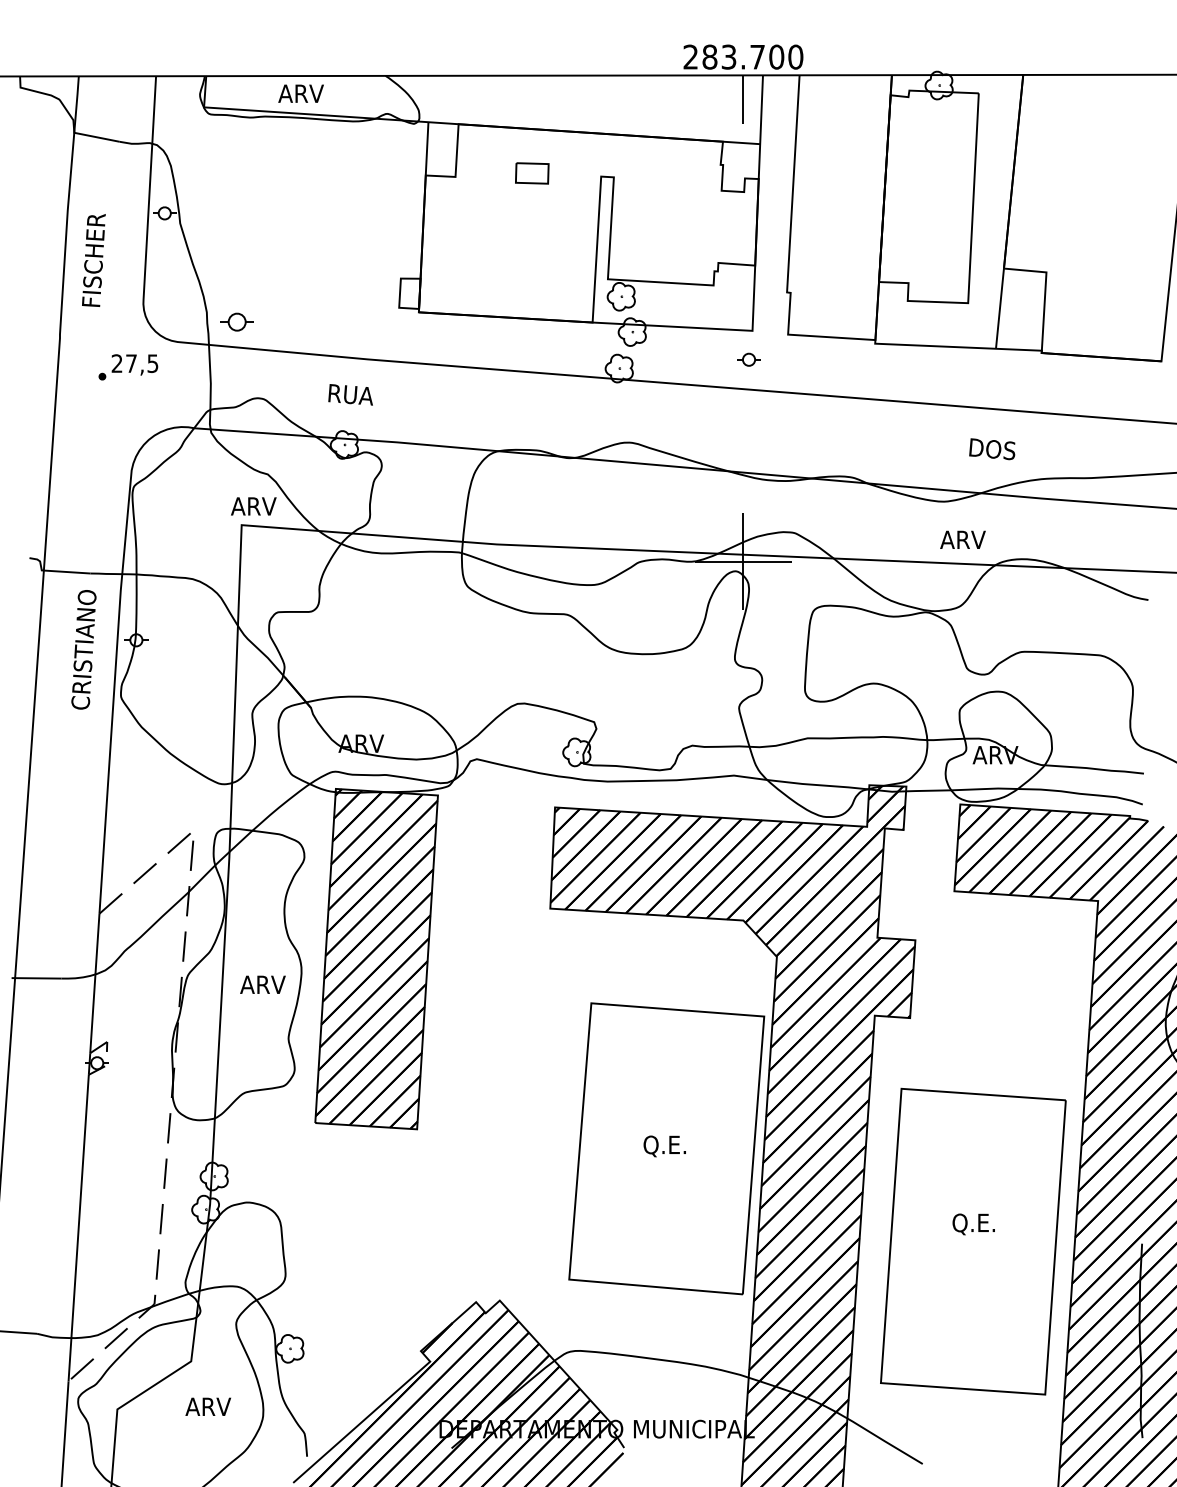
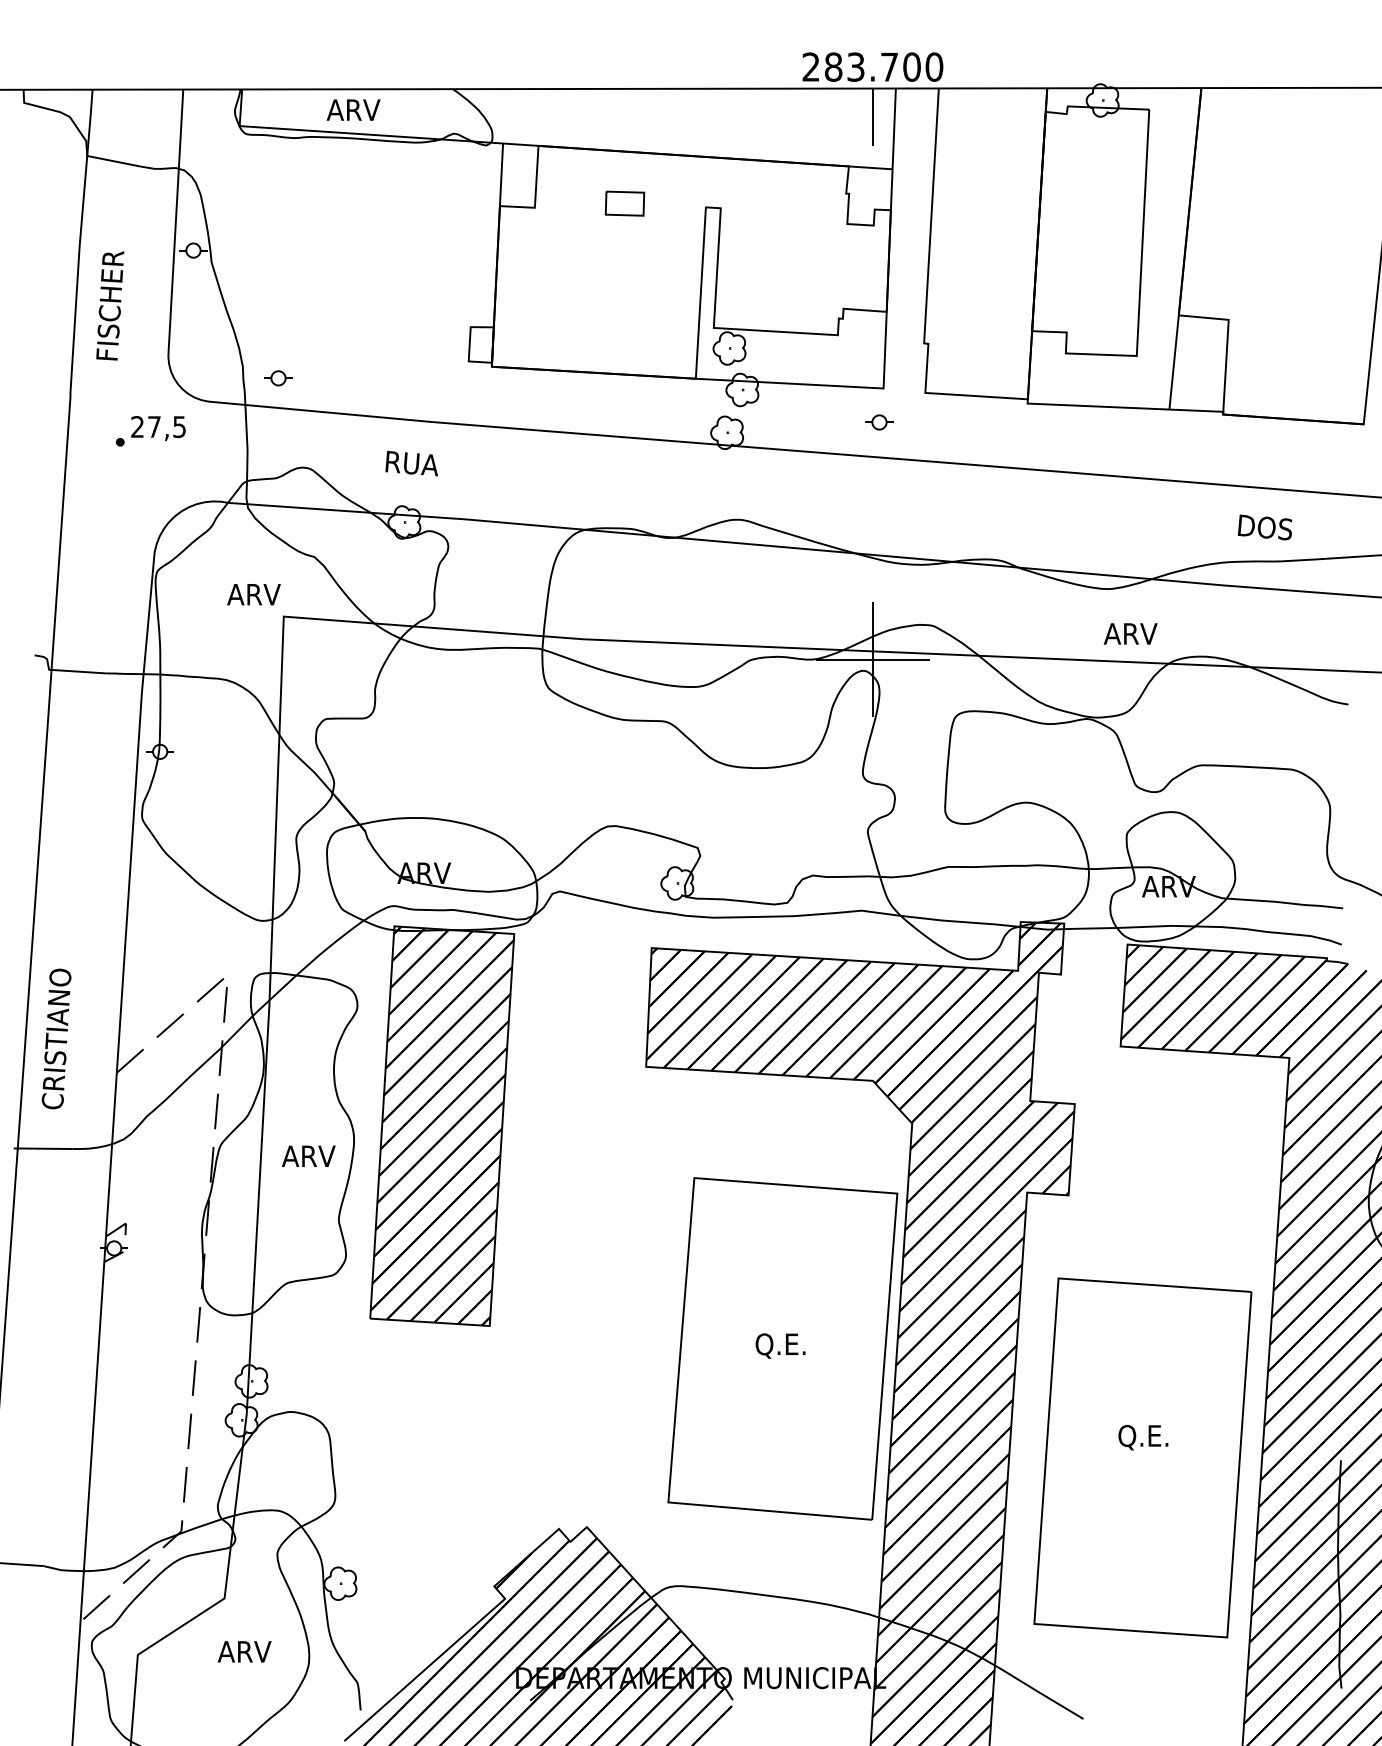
part: (237, 322) -> (278, 378), size x0.71
text: (991, 449) -> (1264, 527), moved
text: (253, 506) -> (253, 594), moved
text: (83, 649) -> (56, 1038), moved

